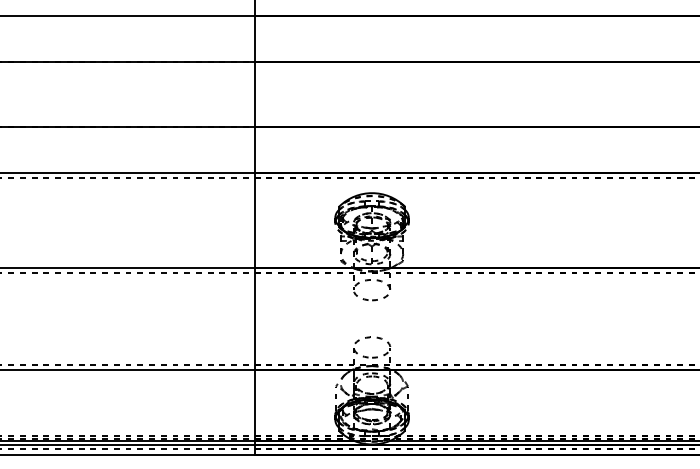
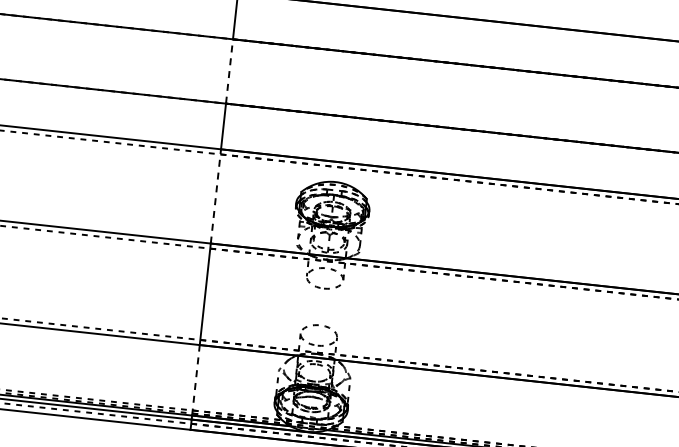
line: (254, 94) -> (229, 71), solid -> dashed
line: (254, 219) -> (215, 195), solid -> dashed
line: (254, 404) -> (195, 379), solid -> dashed

